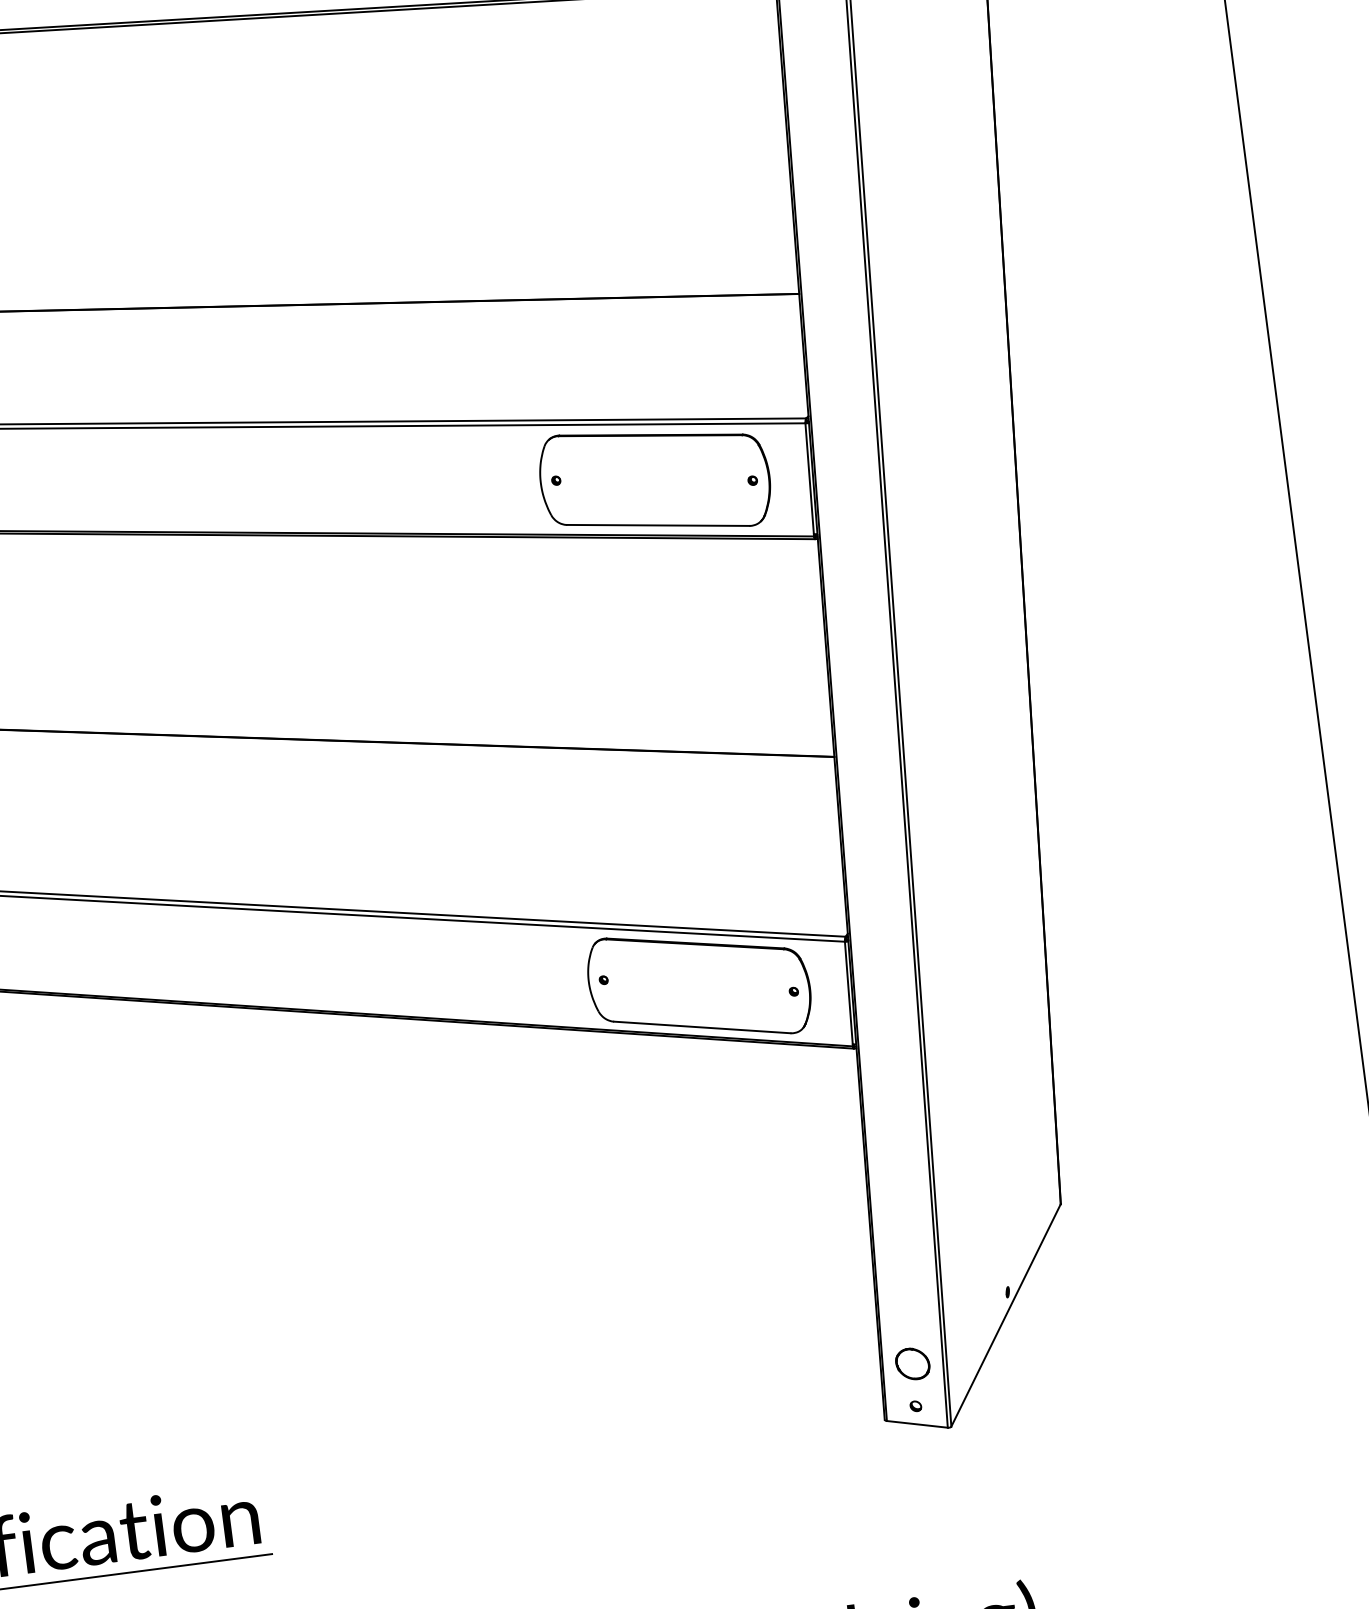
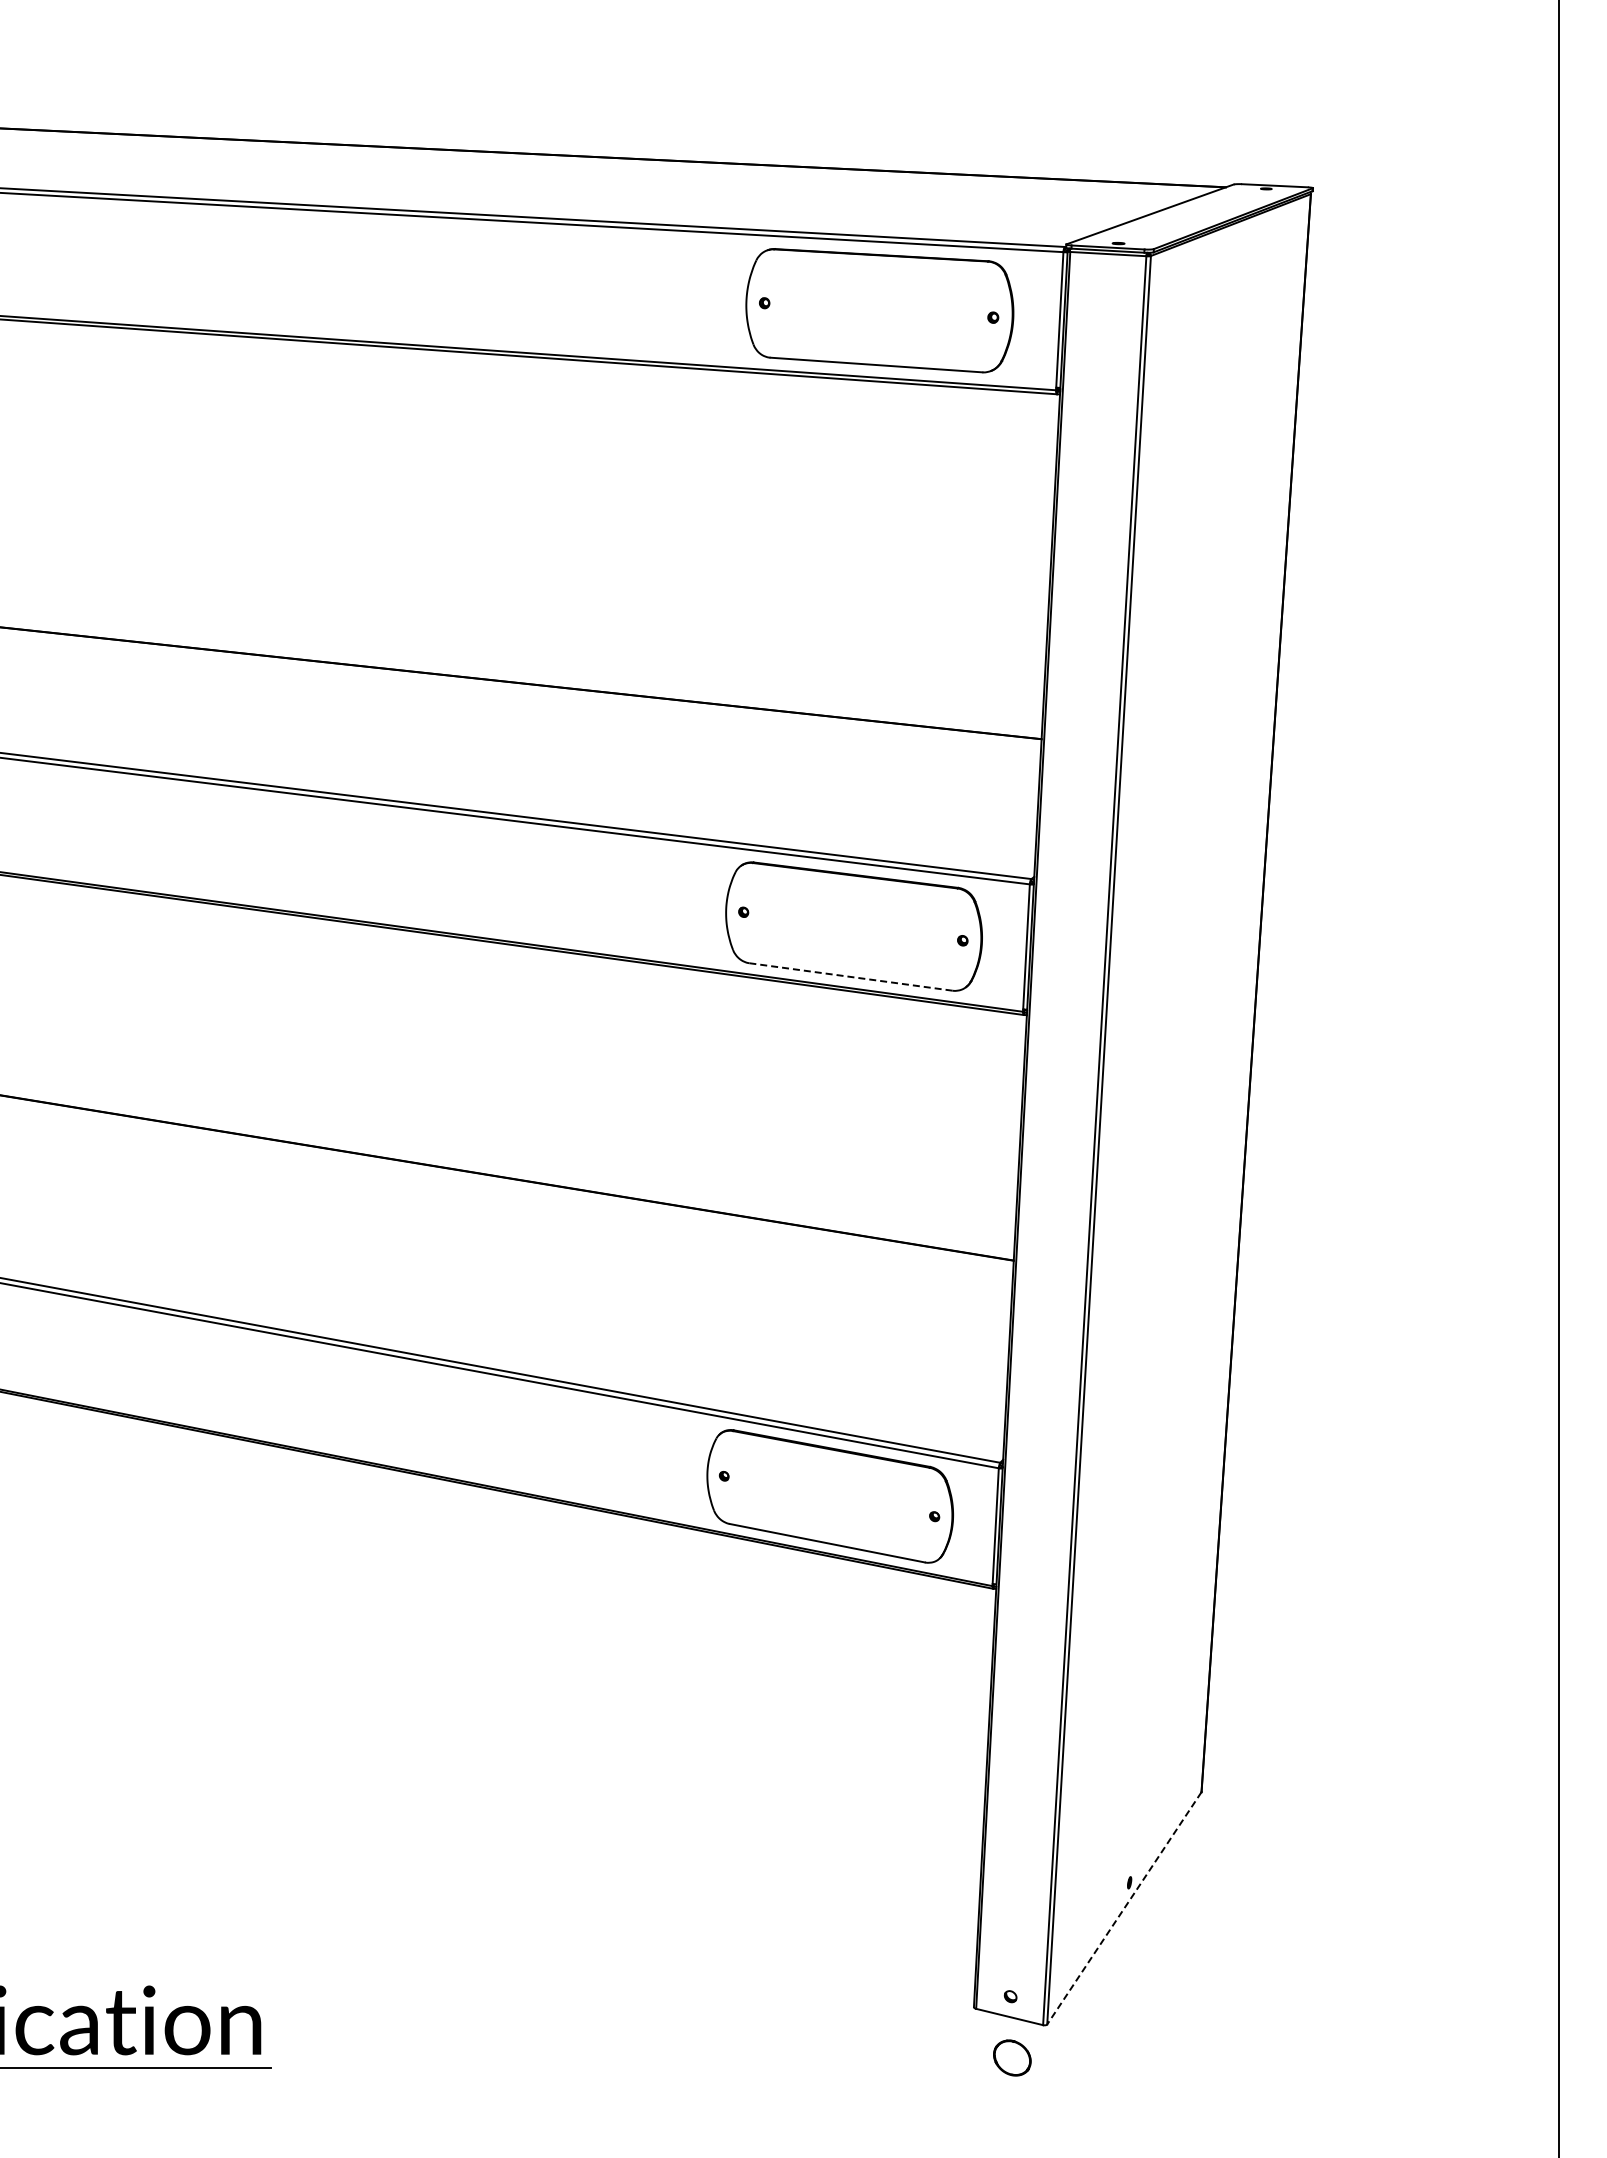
line: (657, 525) -> (850, 976), solid -> dashed
line: (1006, 1315) -> (1124, 1908), solid -> dashed
part: (912, 1363) -> (1012, 2057), moved

